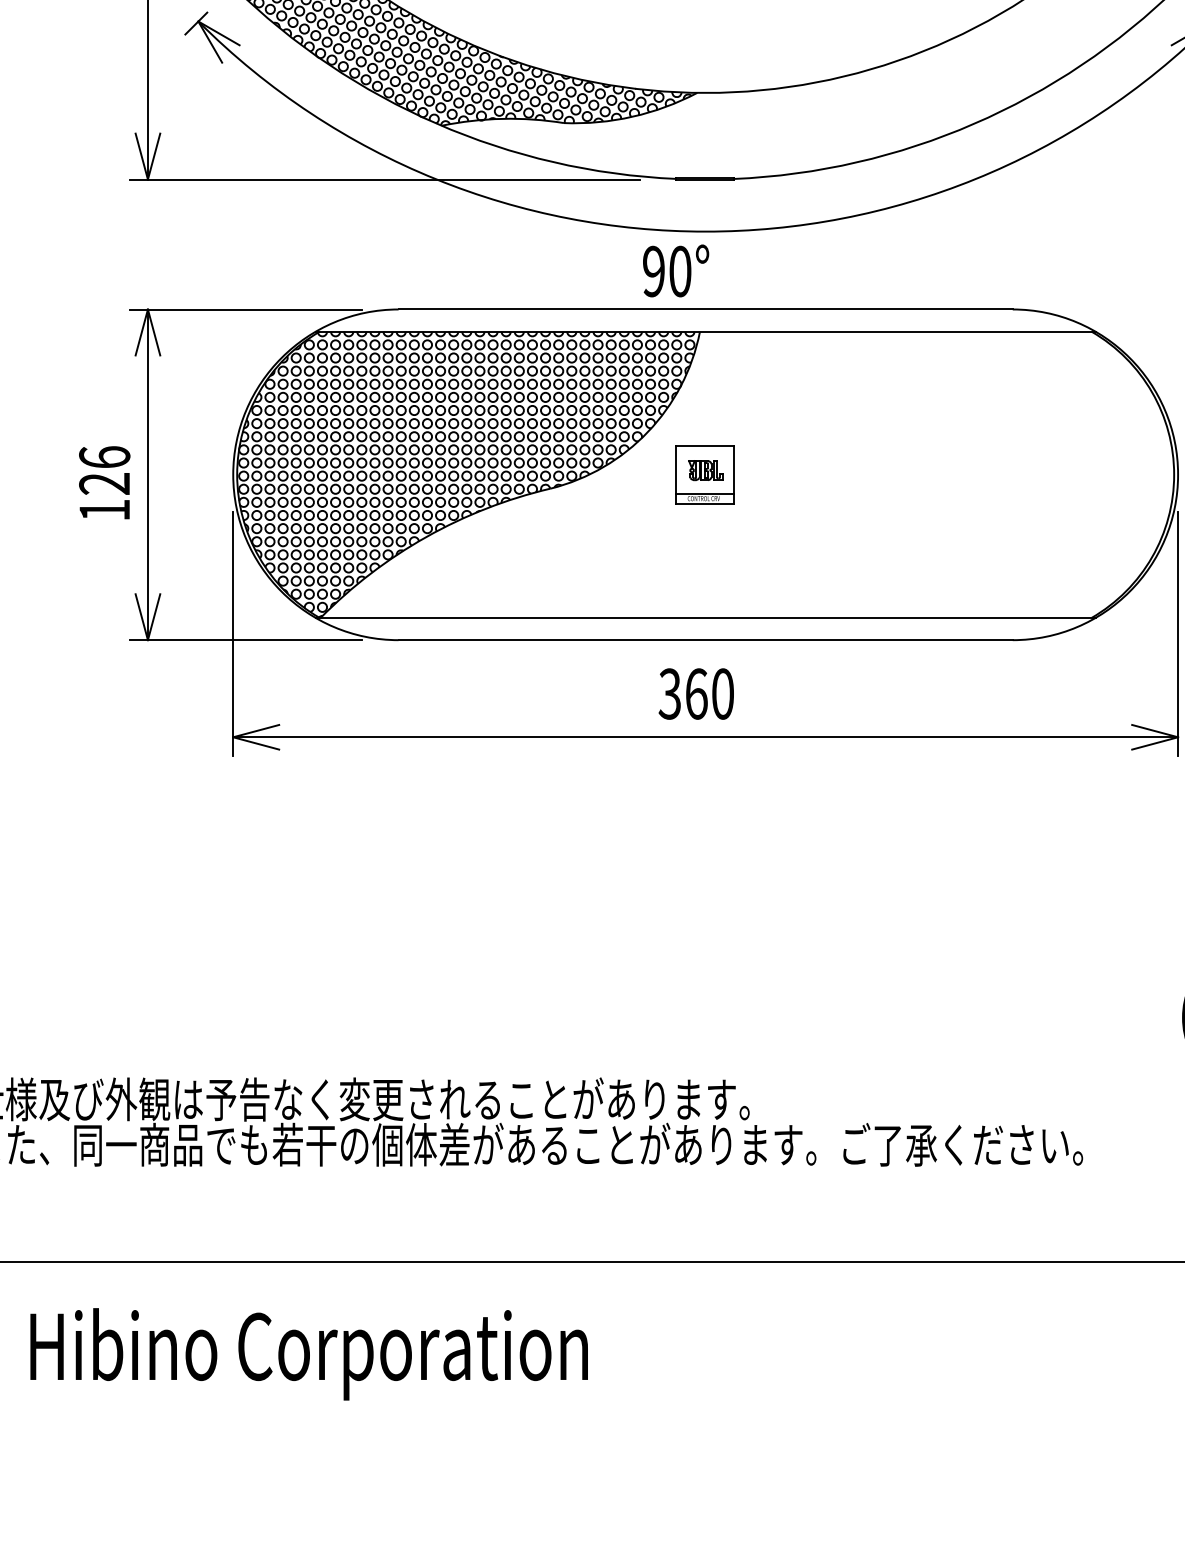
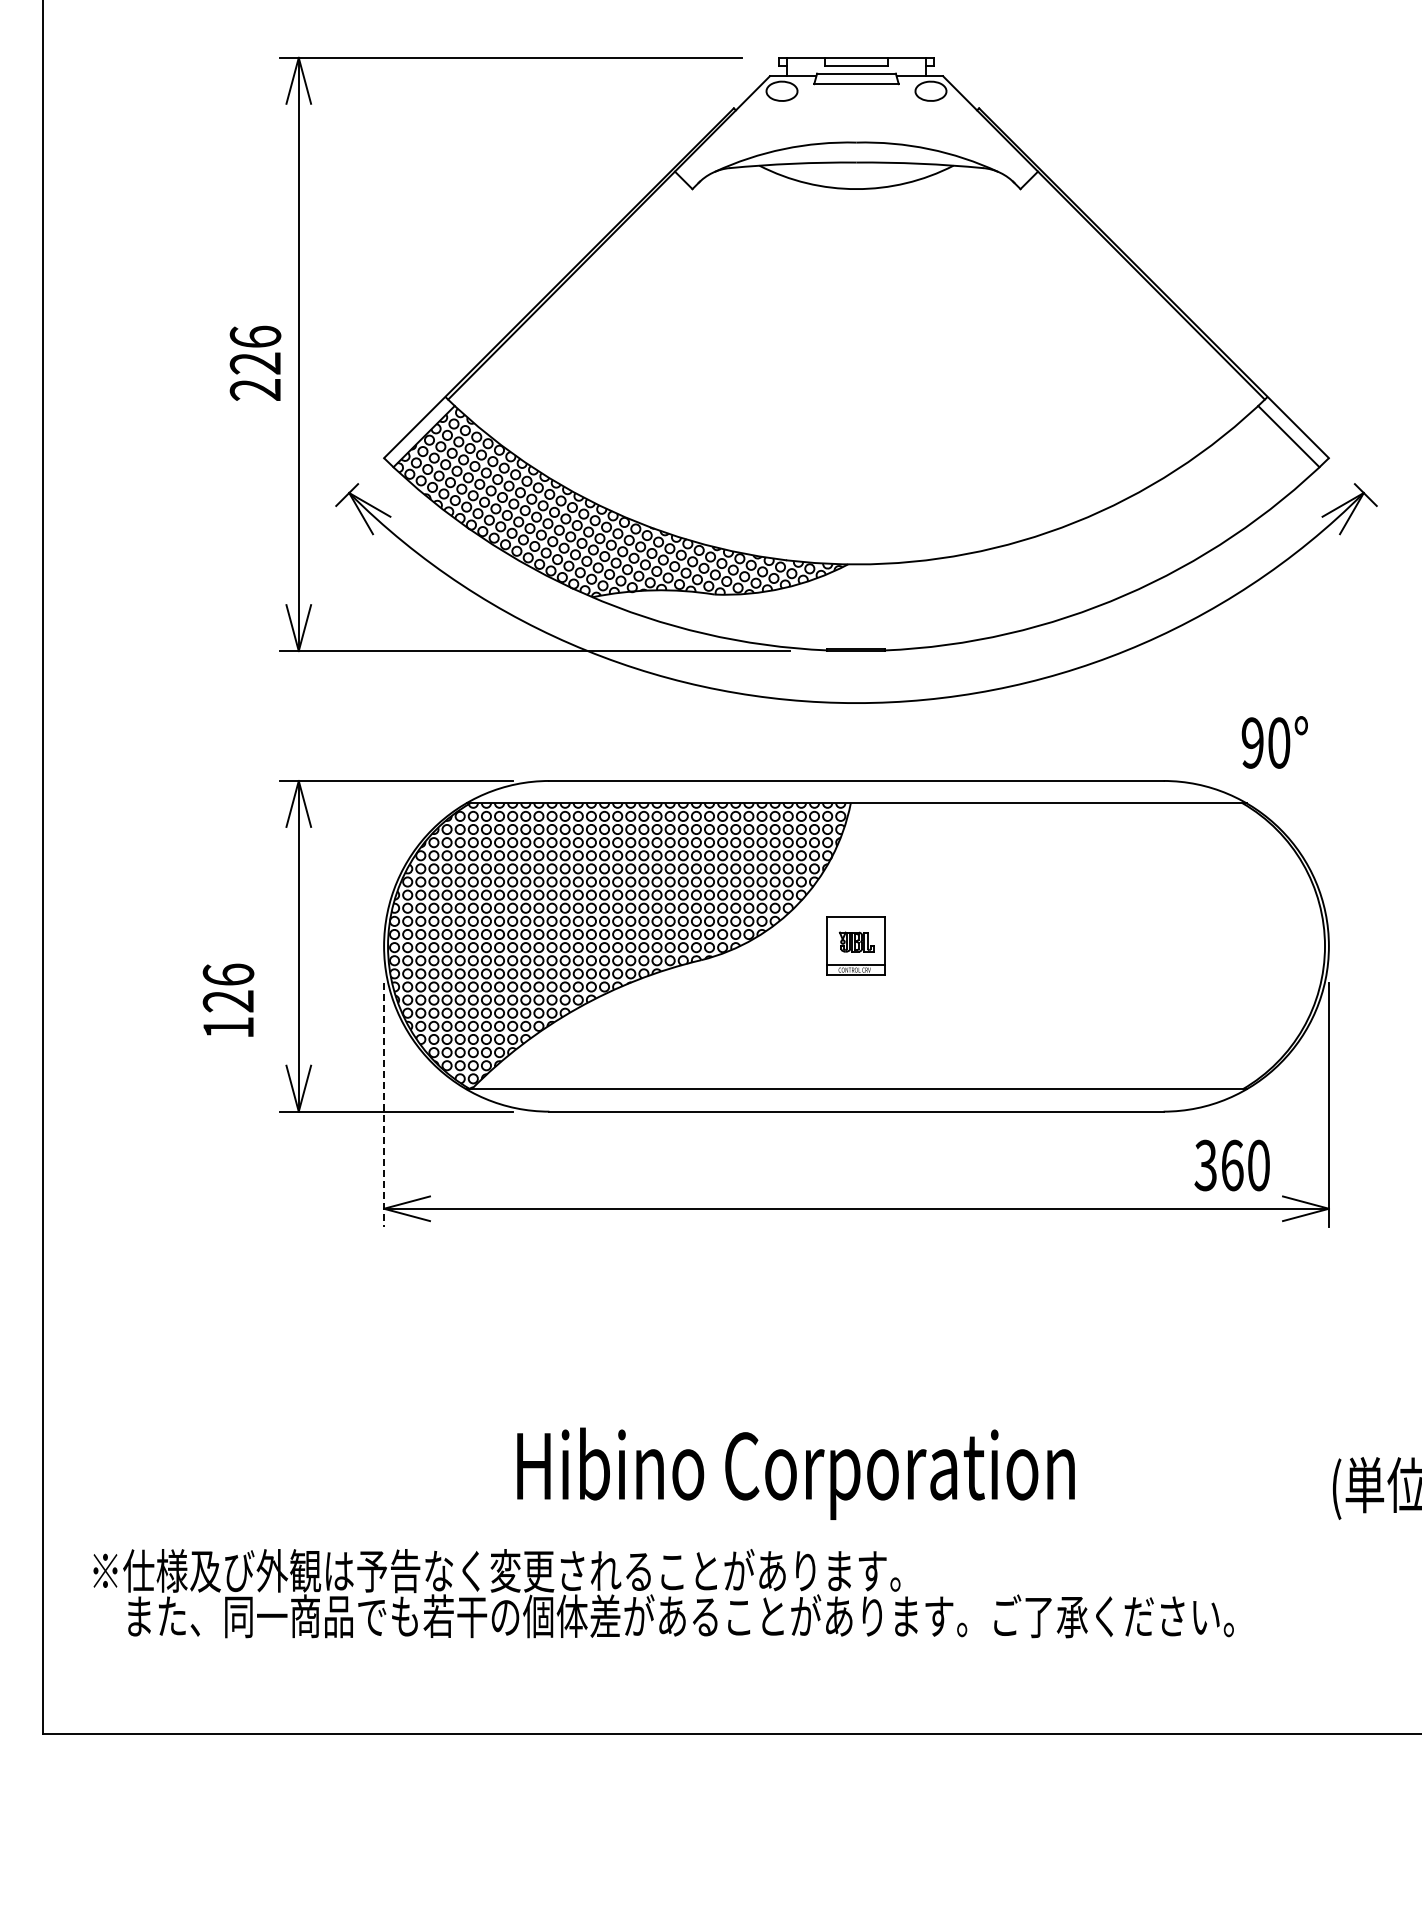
text: (675, 271) -> (1274, 742), moved
text: (104, 482) -> (228, 999), moved
line: (233, 634) -> (384, 1105), solid -> dashed
text: (695, 694) -> (1231, 1165), moved
text: (308, 1354) -> (795, 1473), moved

